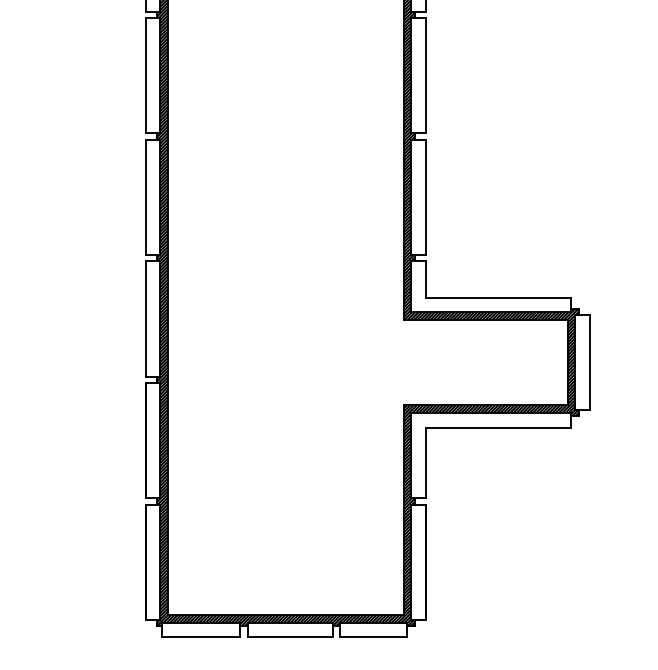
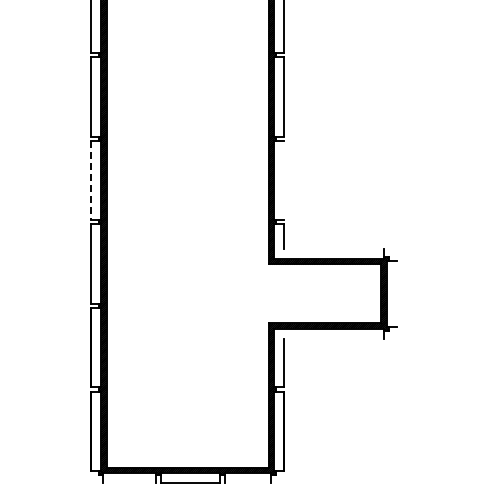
line: (145, 197) -> (91, 180), solid -> dashed
line: (425, 197) -> (283, 180), removed
line: (497, 297) -> (333, 249), removed
line: (589, 361) -> (396, 293), removed
line: (497, 427) -> (333, 338), removed
line: (201, 636) -> (129, 482), removed
line: (374, 636) -> (248, 482), removed

